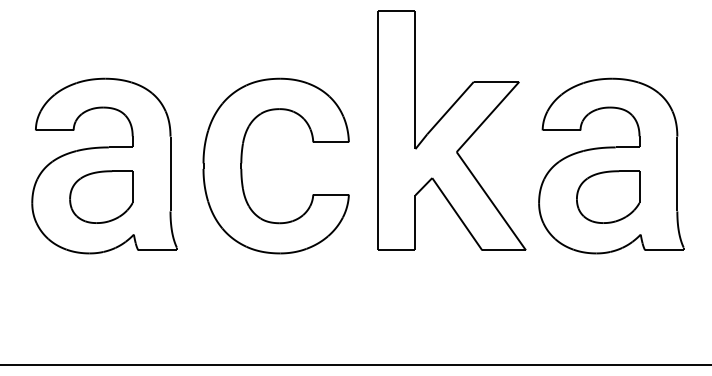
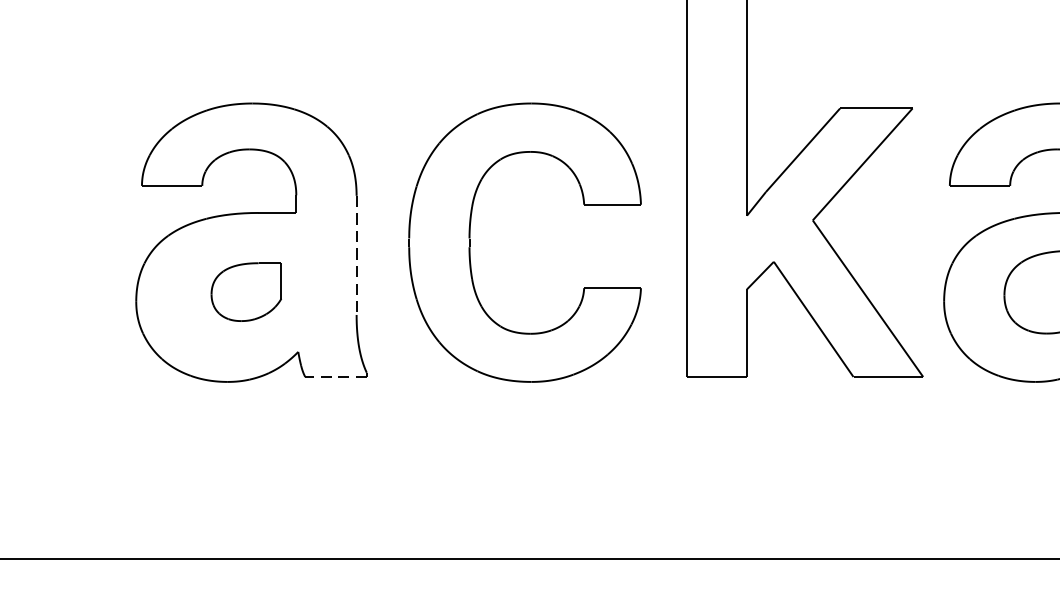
line: (170, 174) -> (356, 256), solid -> dashed
part: (101, 196) -> (246, 291), size x0.7
line: (157, 250) -> (335, 377), solid -> dashed

